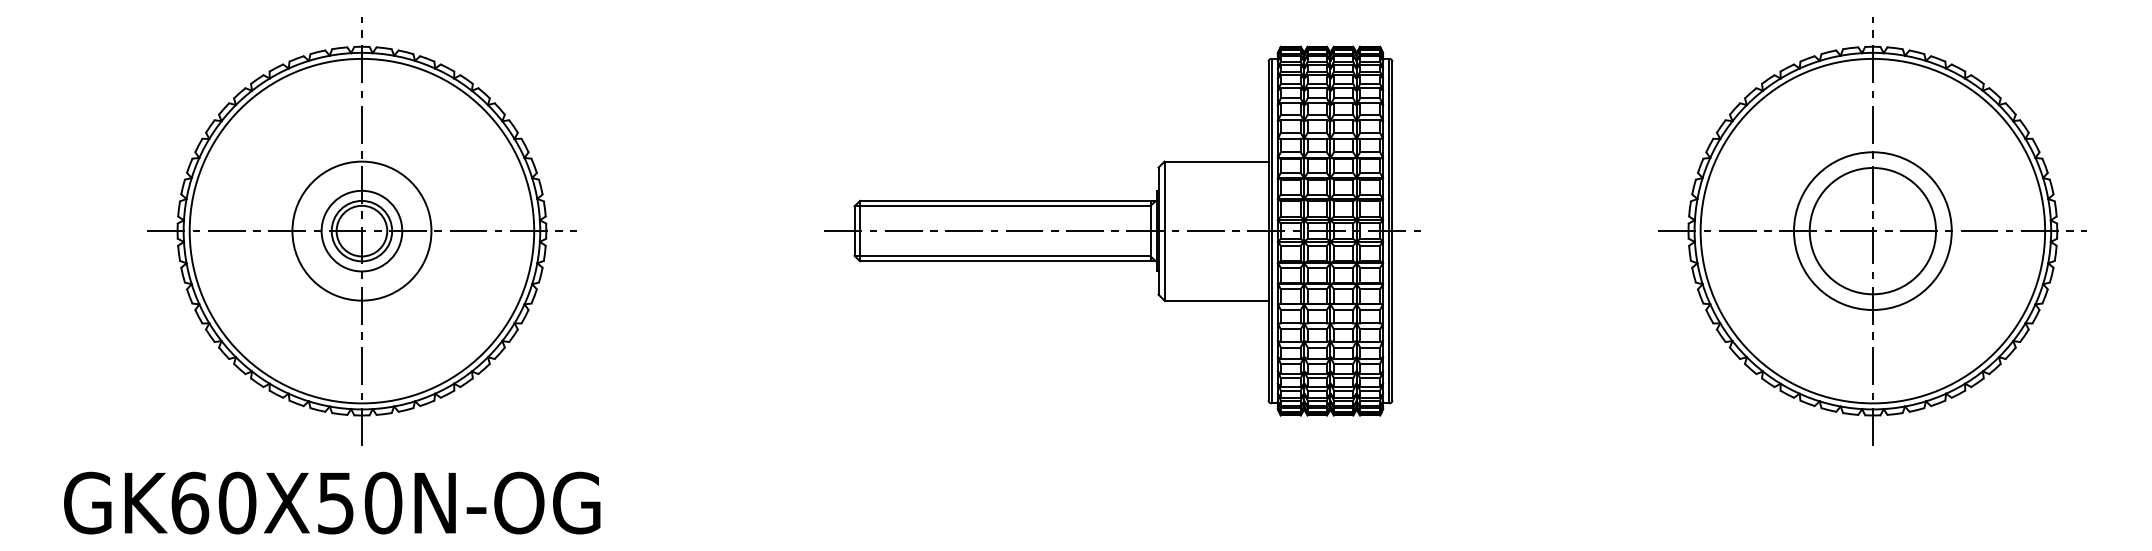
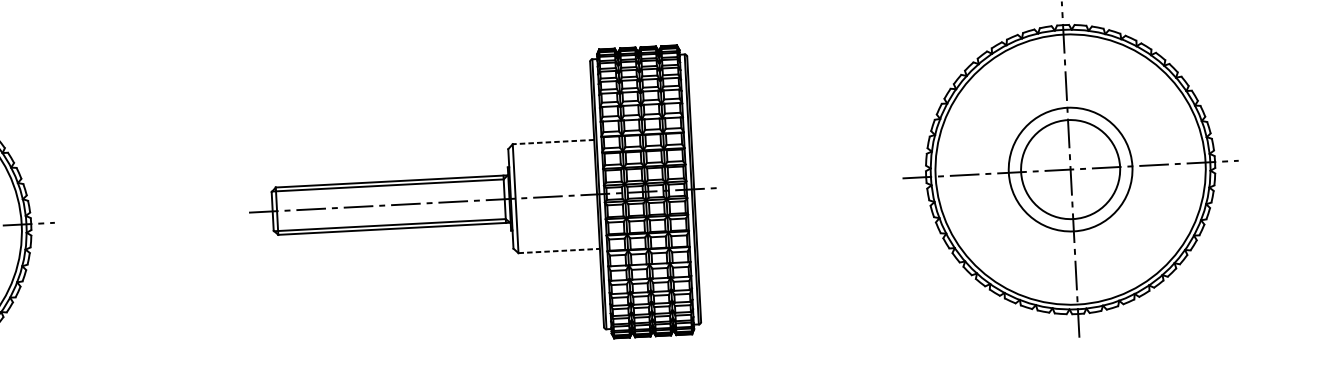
line: (1216, 161) -> (553, 141), solid -> dashed
line: (1216, 300) -> (559, 250), solid -> dashed

